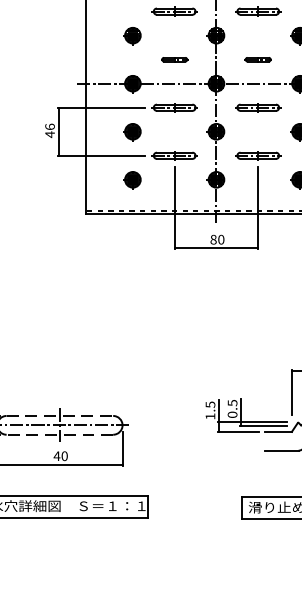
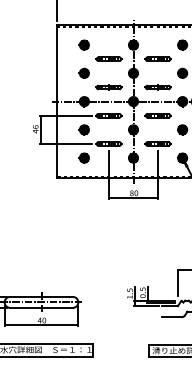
part: (173, 59) -> (108, 87), size x1.67
part: (257, 59) -> (157, 87), size x1.67
line: (59, 415) -> (41, 296), dashed -> solid
line: (59, 434) -> (41, 307), dashed -> solid

